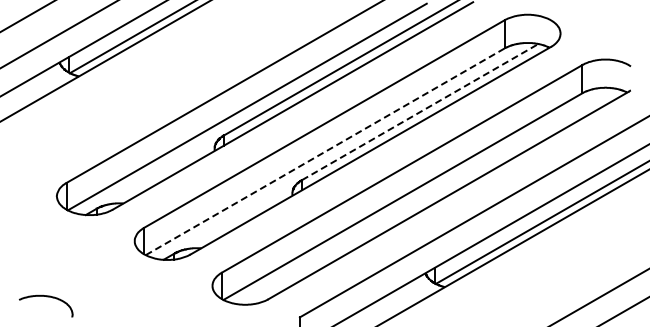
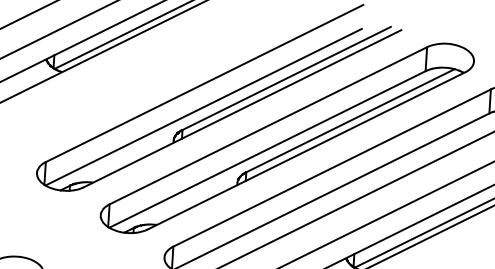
line: (420, 111) -> (350, 120), dashed -> solid
line: (324, 152) -> (266, 150), dashed -> solid

